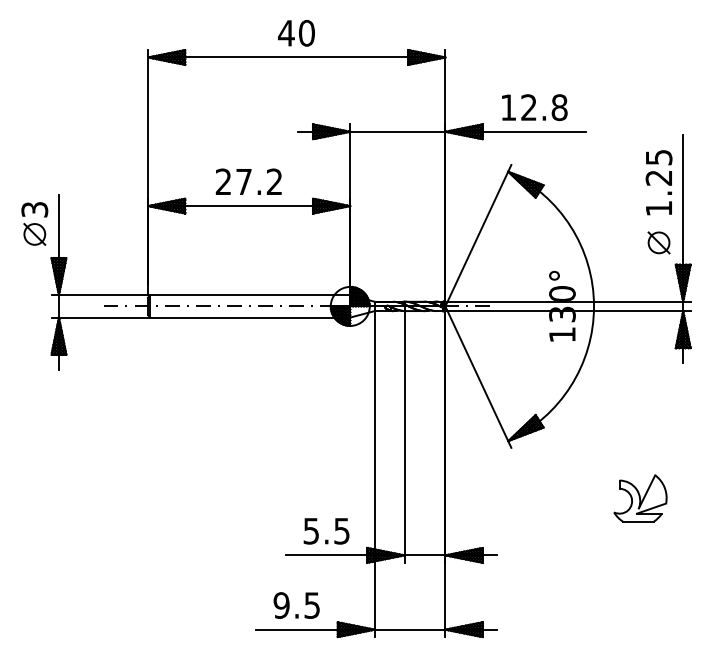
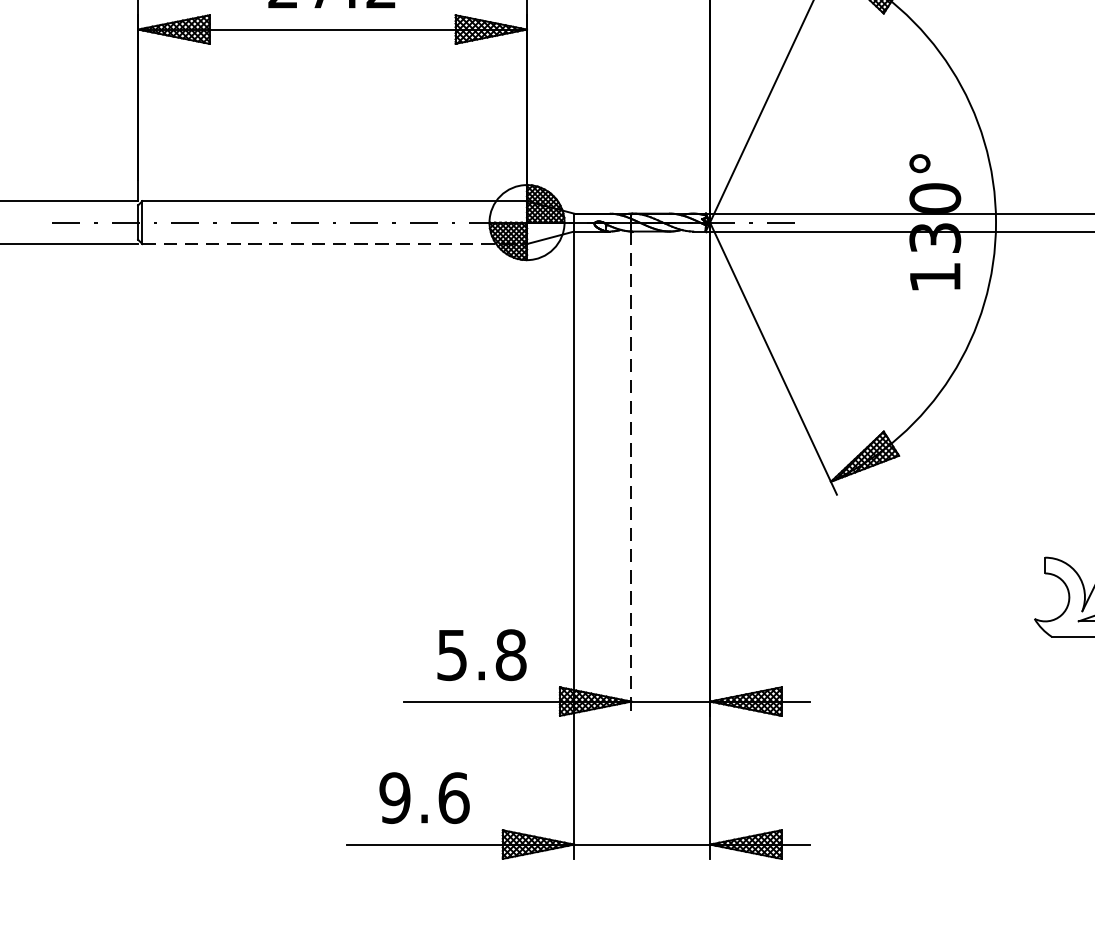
line: (250, 317) -> (335, 243), solid -> dashed
line: (404, 436) -> (631, 472), solid -> dashed
text: (342, 530) -> (512, 653), 5.5 -> 5.8
text: (312, 605) -> (454, 798), 9.5 -> 9.6

